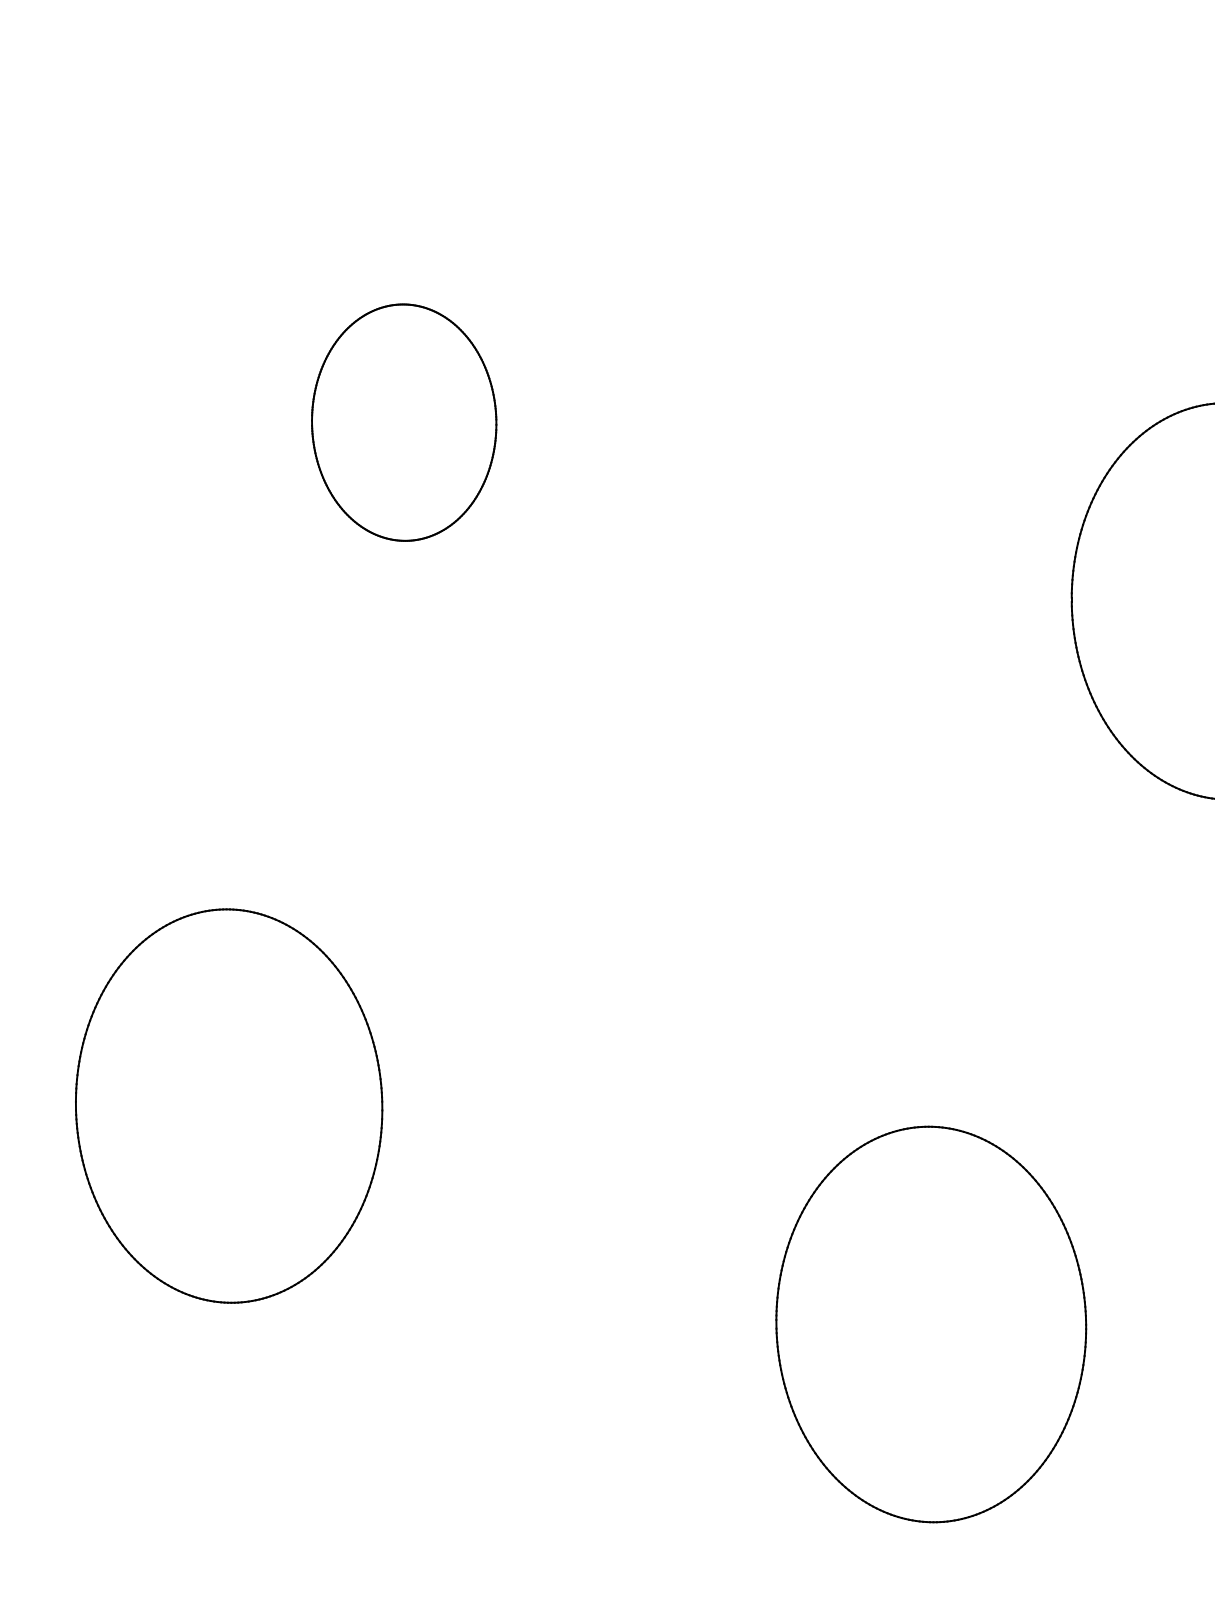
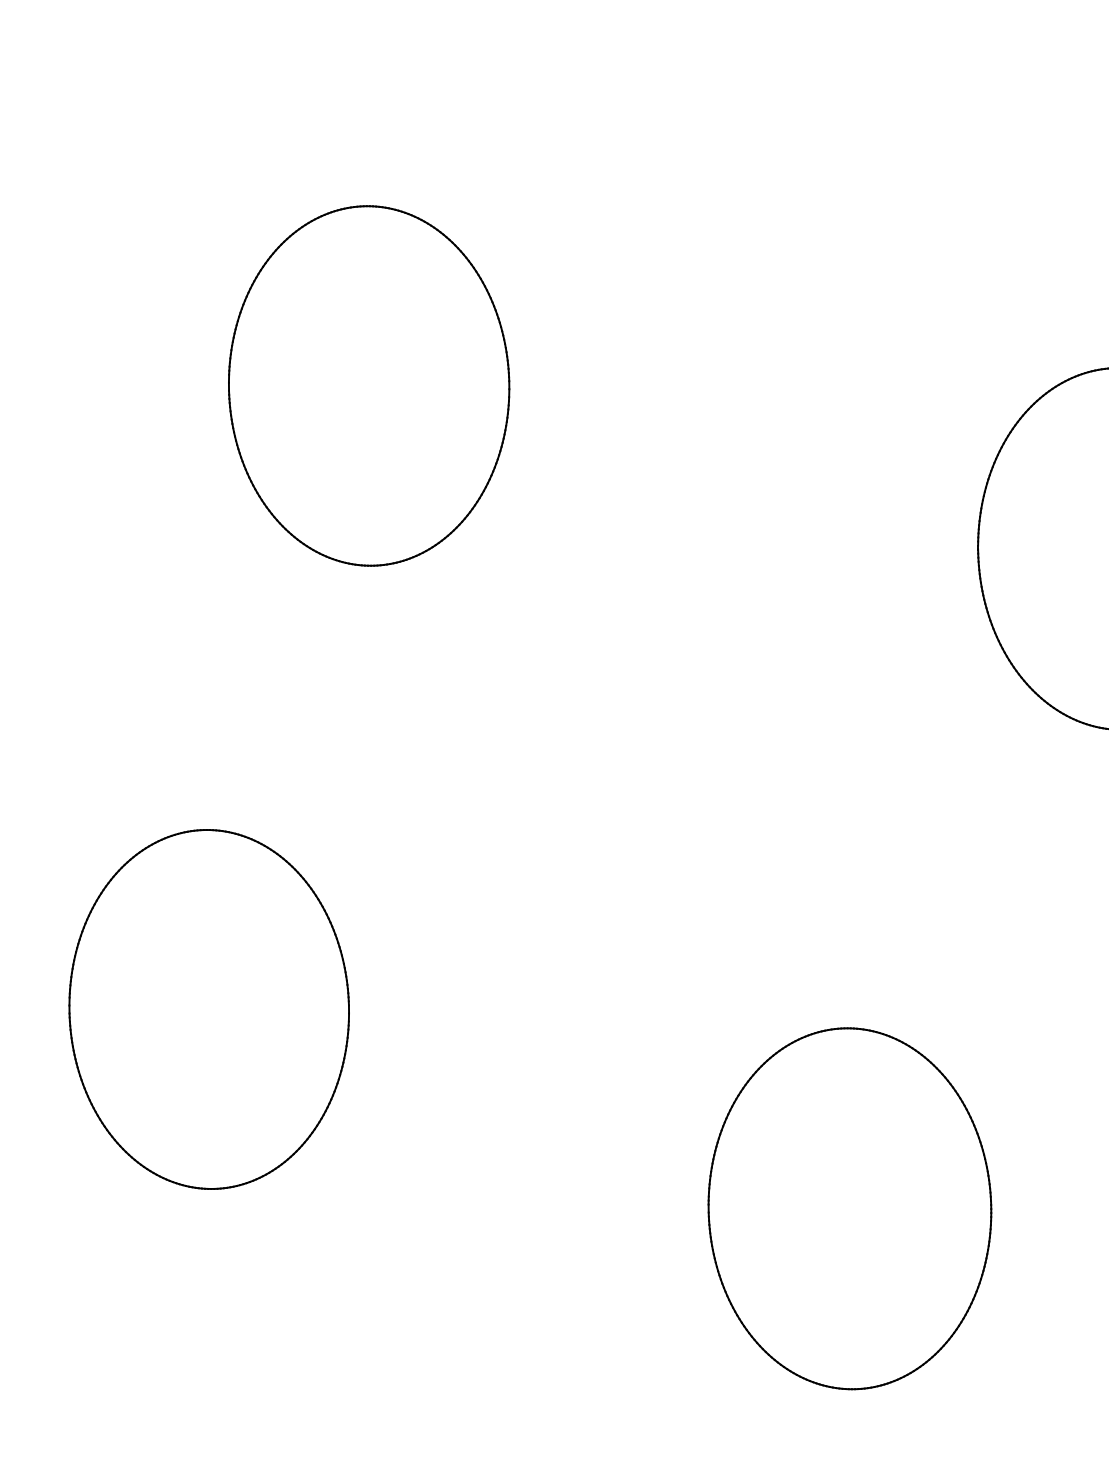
part: (403, 422) -> (368, 385), size x1.67

